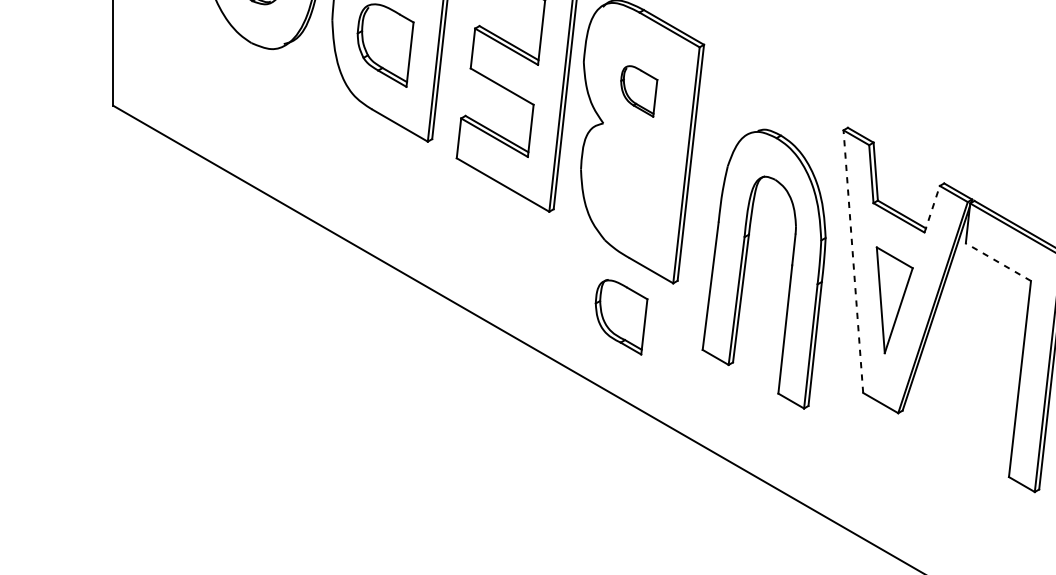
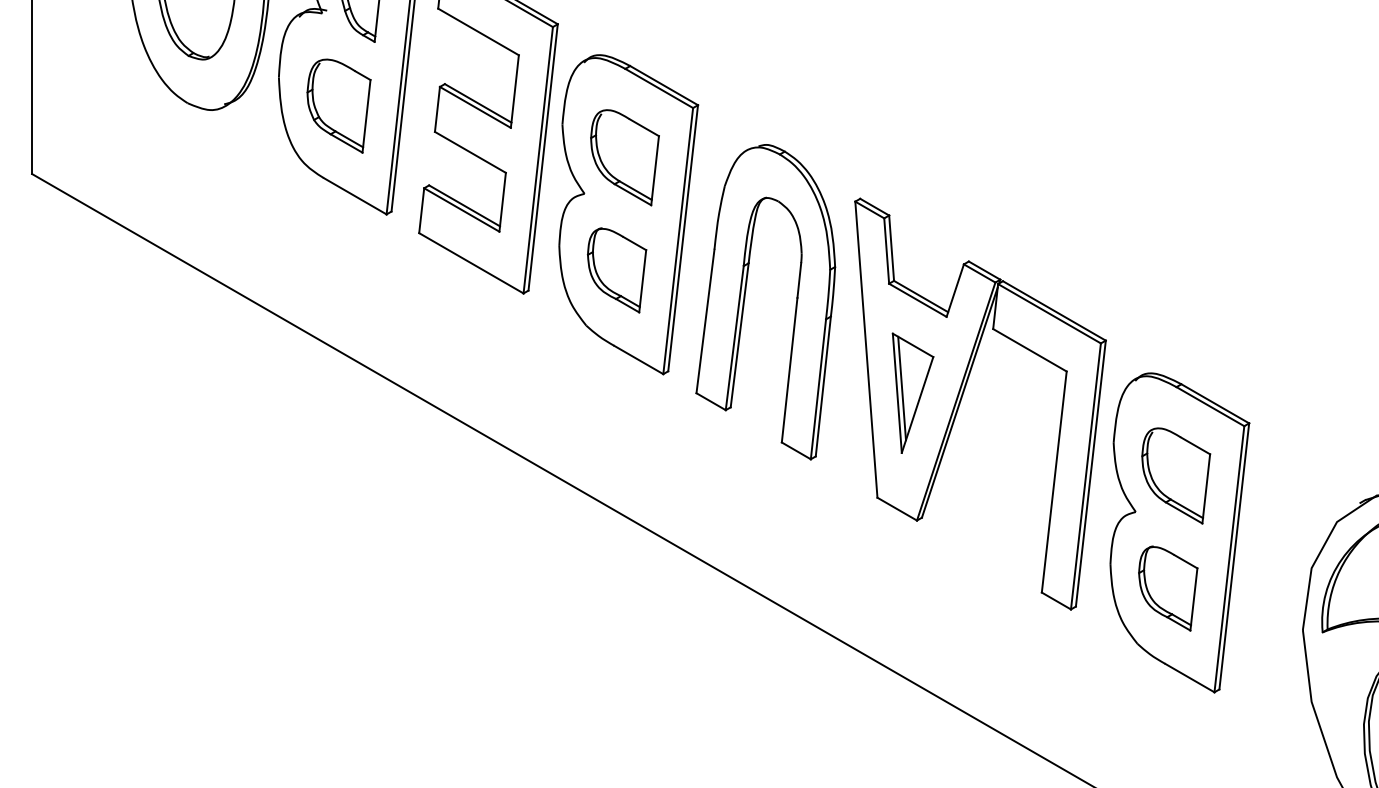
part: (638, 91) -> (624, 157), size x1.67
line: (932, 209) -> (955, 290), dashed -> solid
line: (853, 261) -> (866, 349), dashed -> solid
line: (998, 262) -> (1029, 350), dashed -> solid
part: (746, 266) -> (745, 299), moved
line: (884, 296) -> (901, 388), added
part: (621, 317) -> (616, 270), moved

